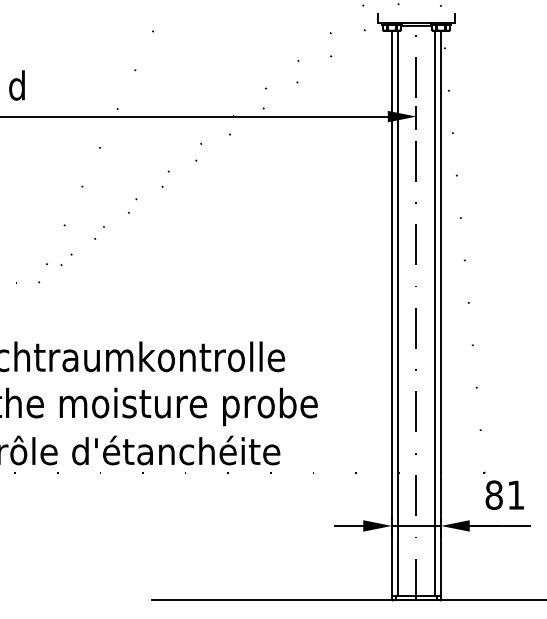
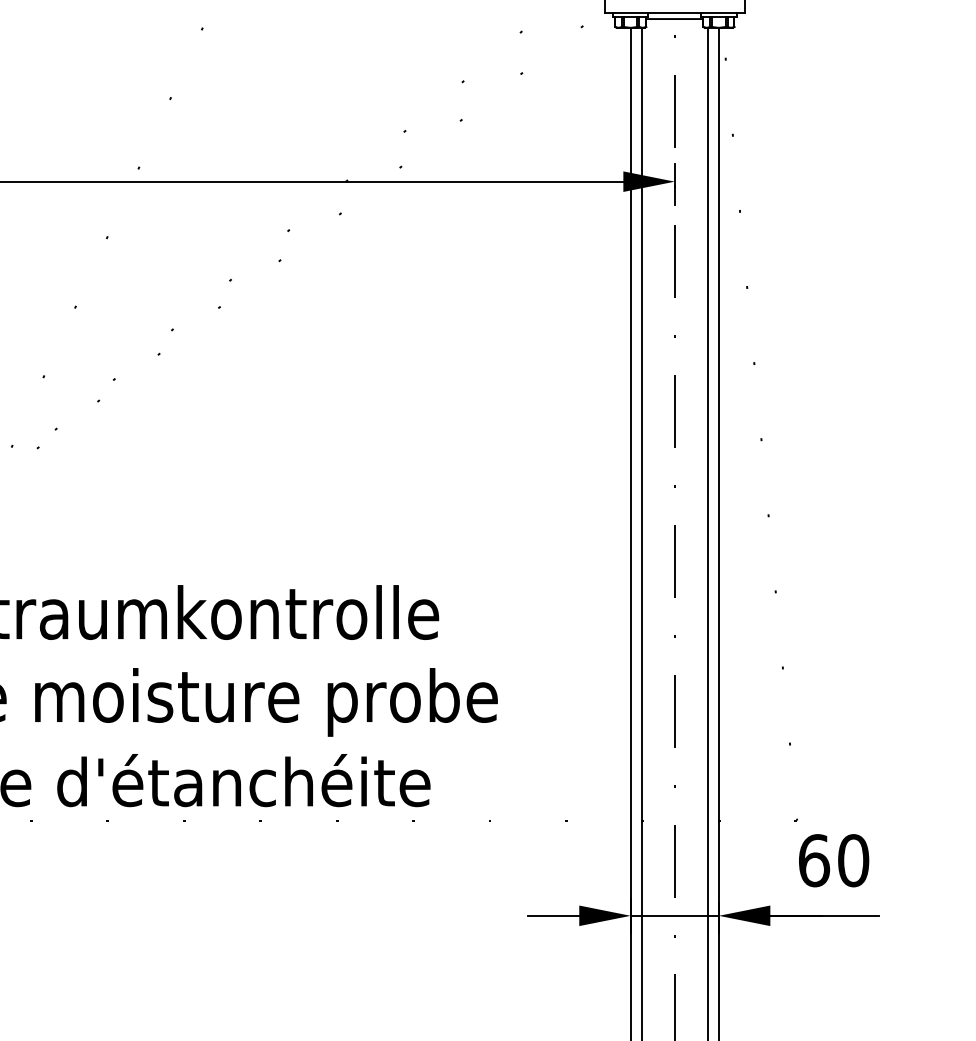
text: (504, 494) -> (832, 859), 81 -> 60

